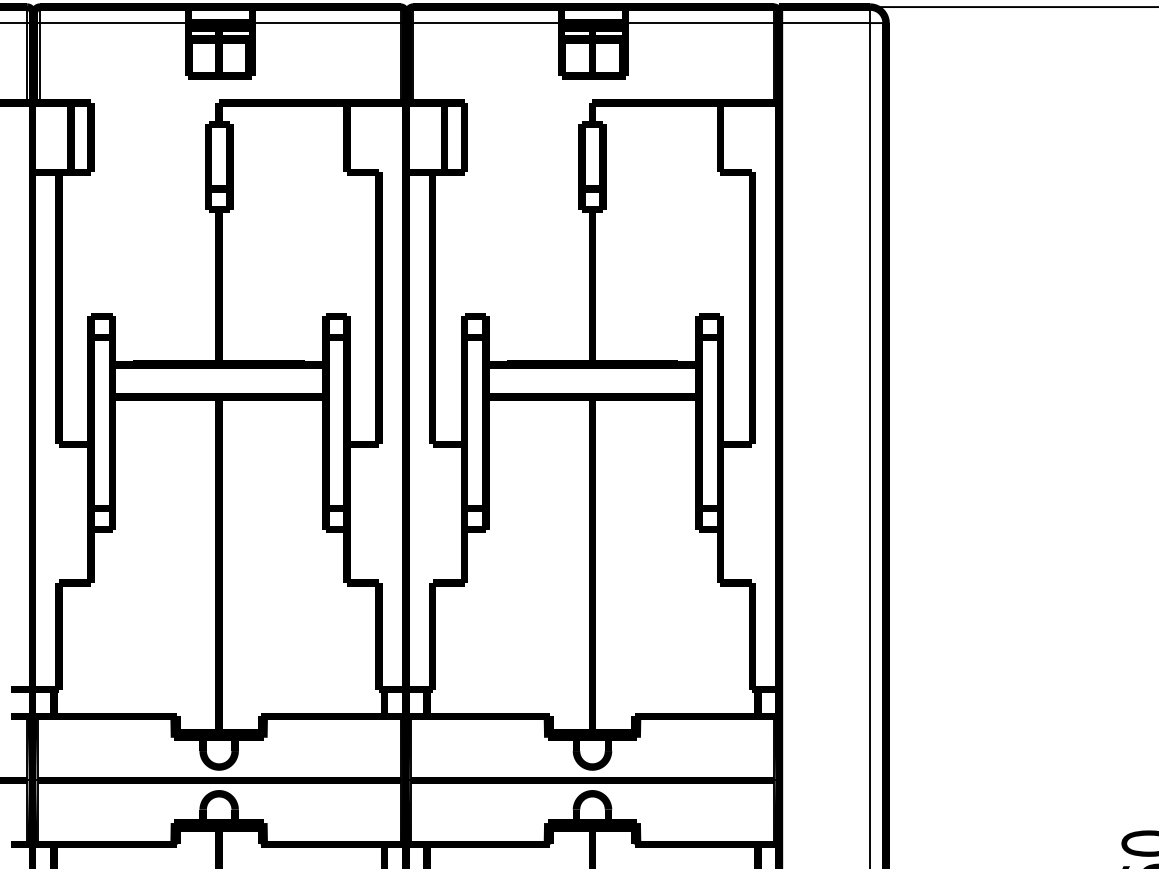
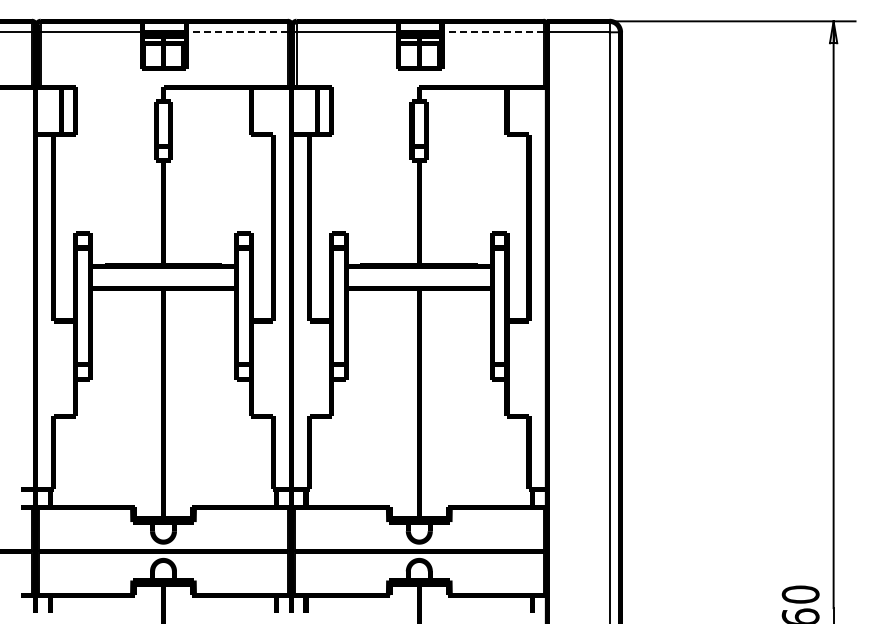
line: (325, 23) -> (236, 32), solid -> dashed
line: (699, 23) -> (492, 32), solid -> dashed

